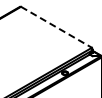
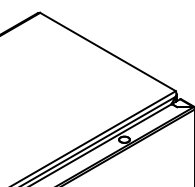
line: (56, 27) -> (108, 52), dashed -> solid

